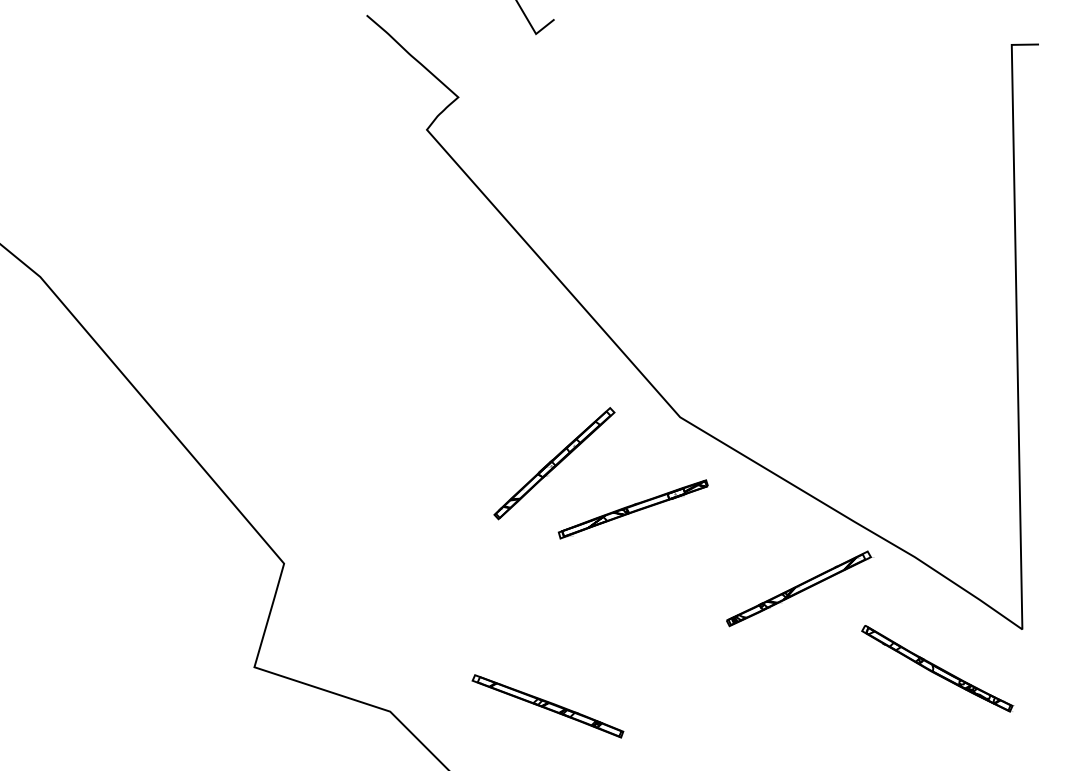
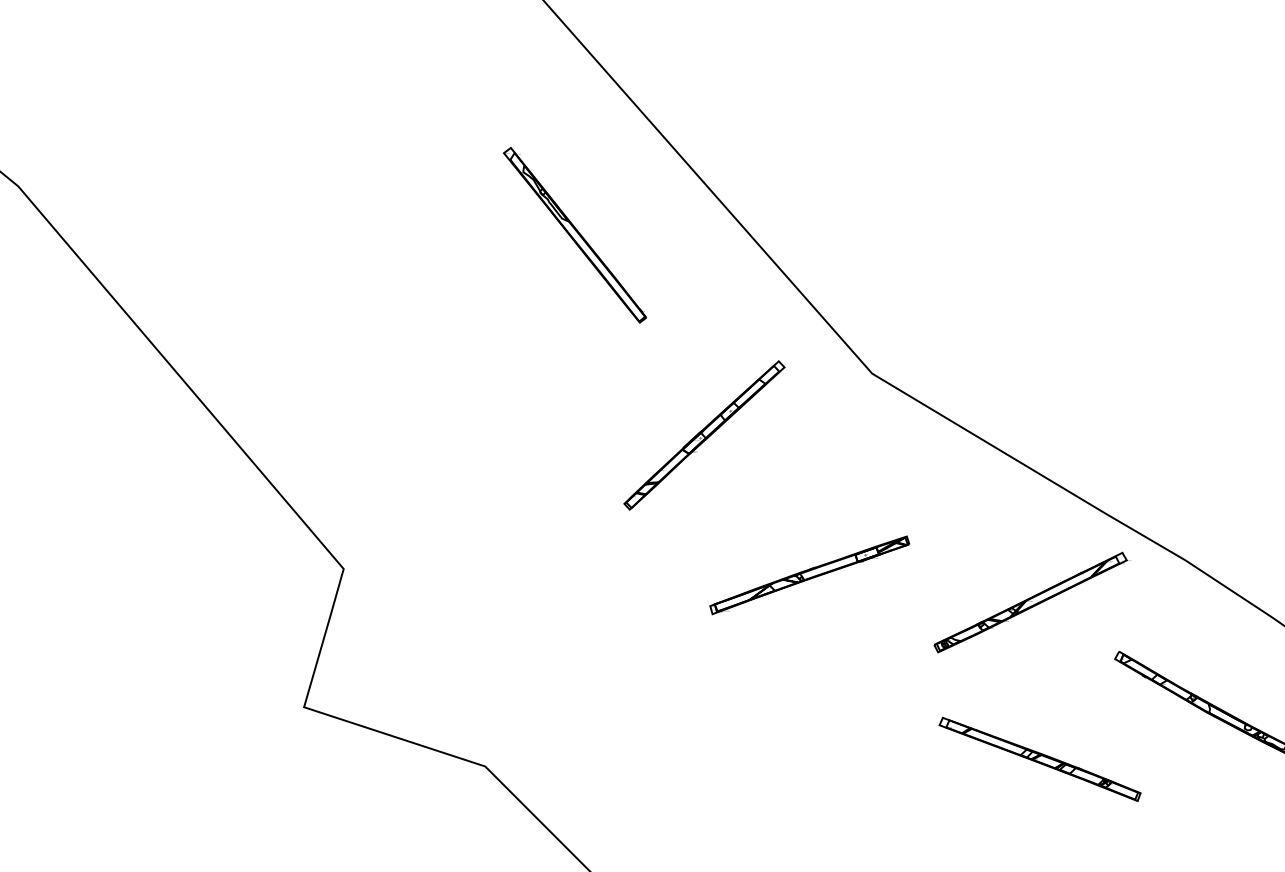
part: (457, 313) -> (575, 235), added
part: (632, 509) -> (808, 575), moved
part: (547, 706) -> (1039, 759), moved

